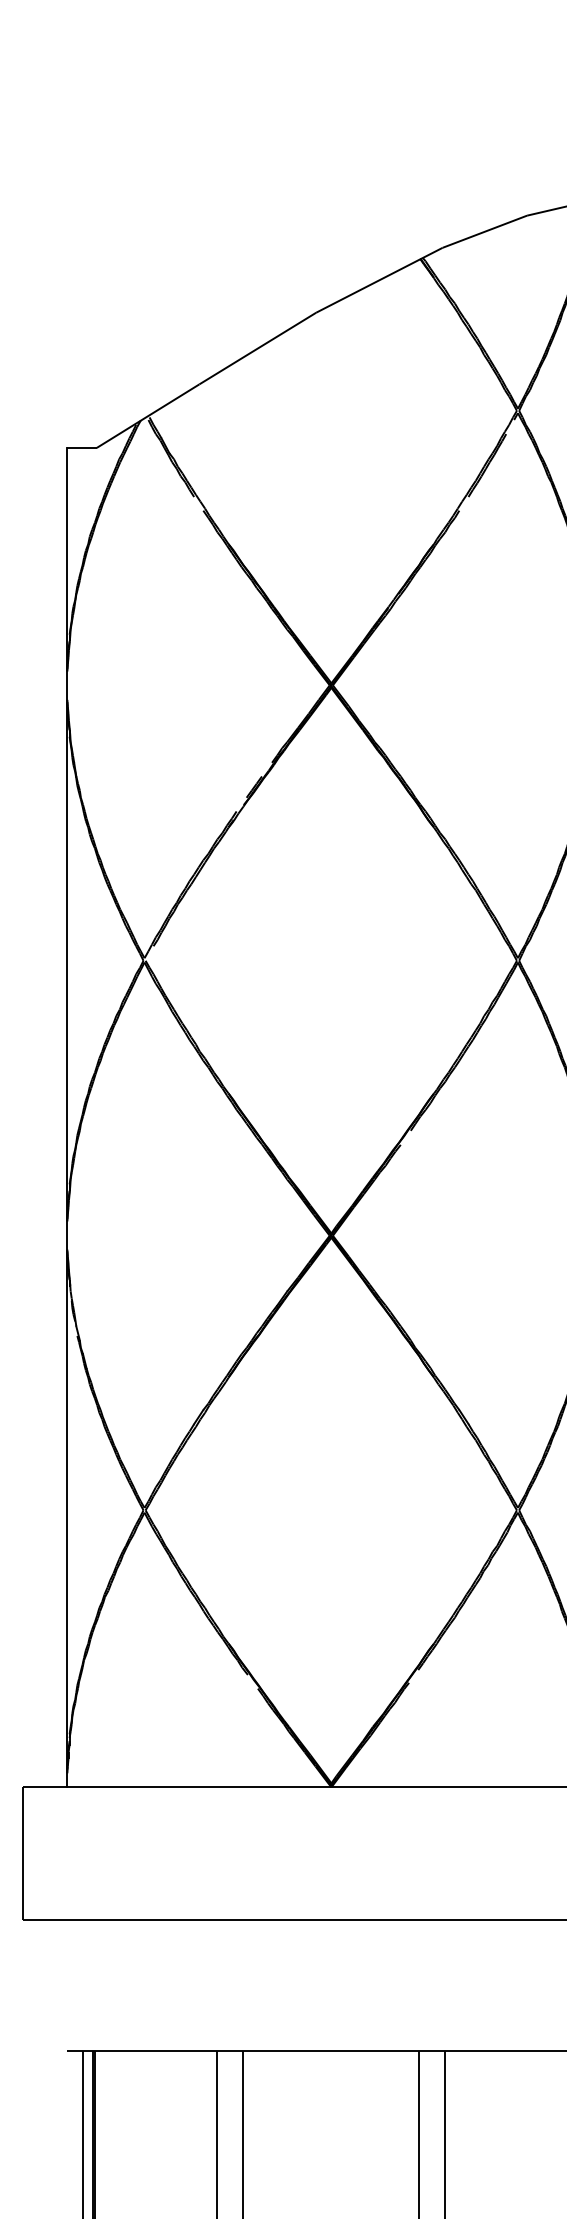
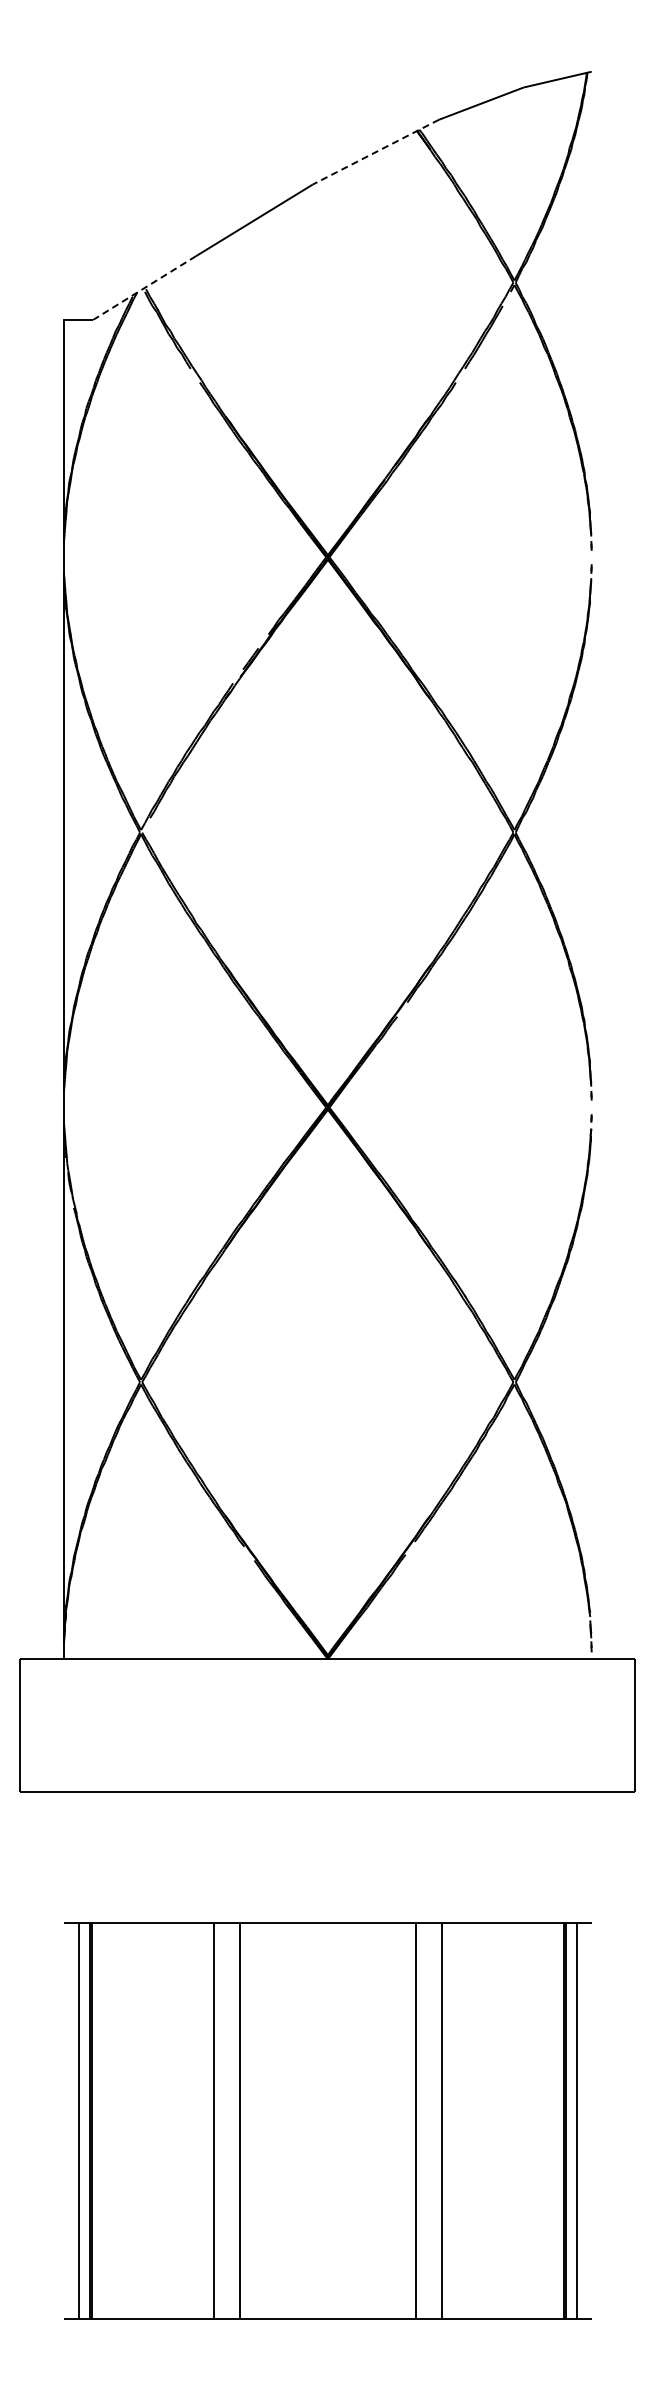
line: (378, 280) -> (375, 152), solid -> dashed
line: (147, 416) -> (144, 288), solid -> dashed

